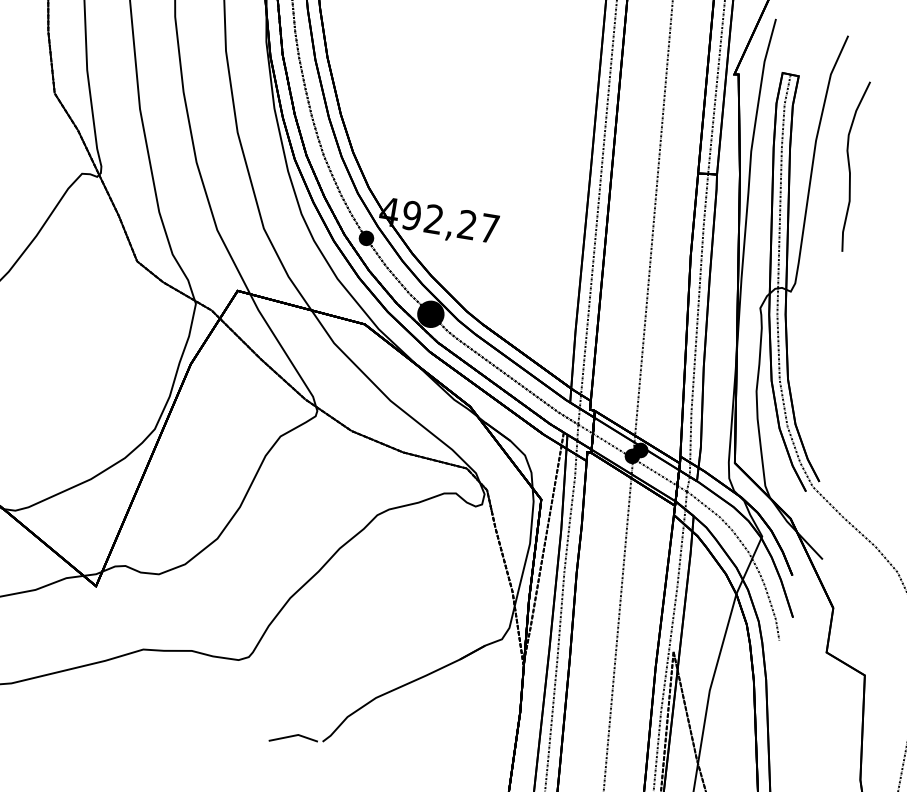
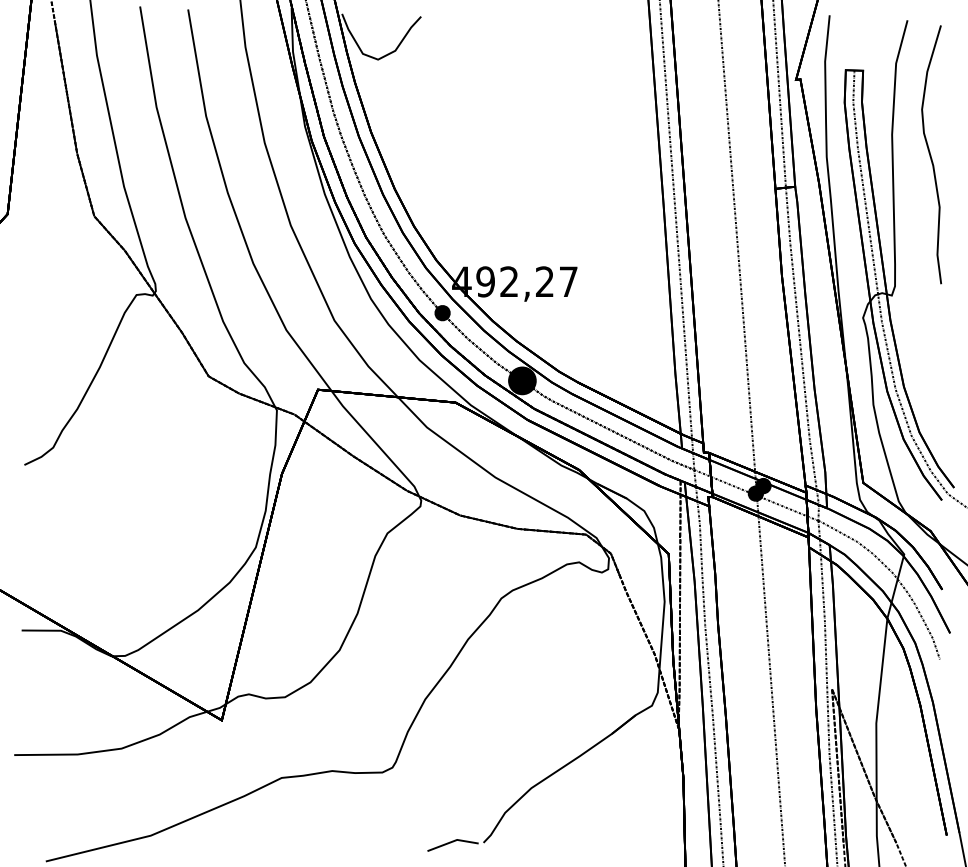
part: (849, 165) -> (931, 154), size x1.43

